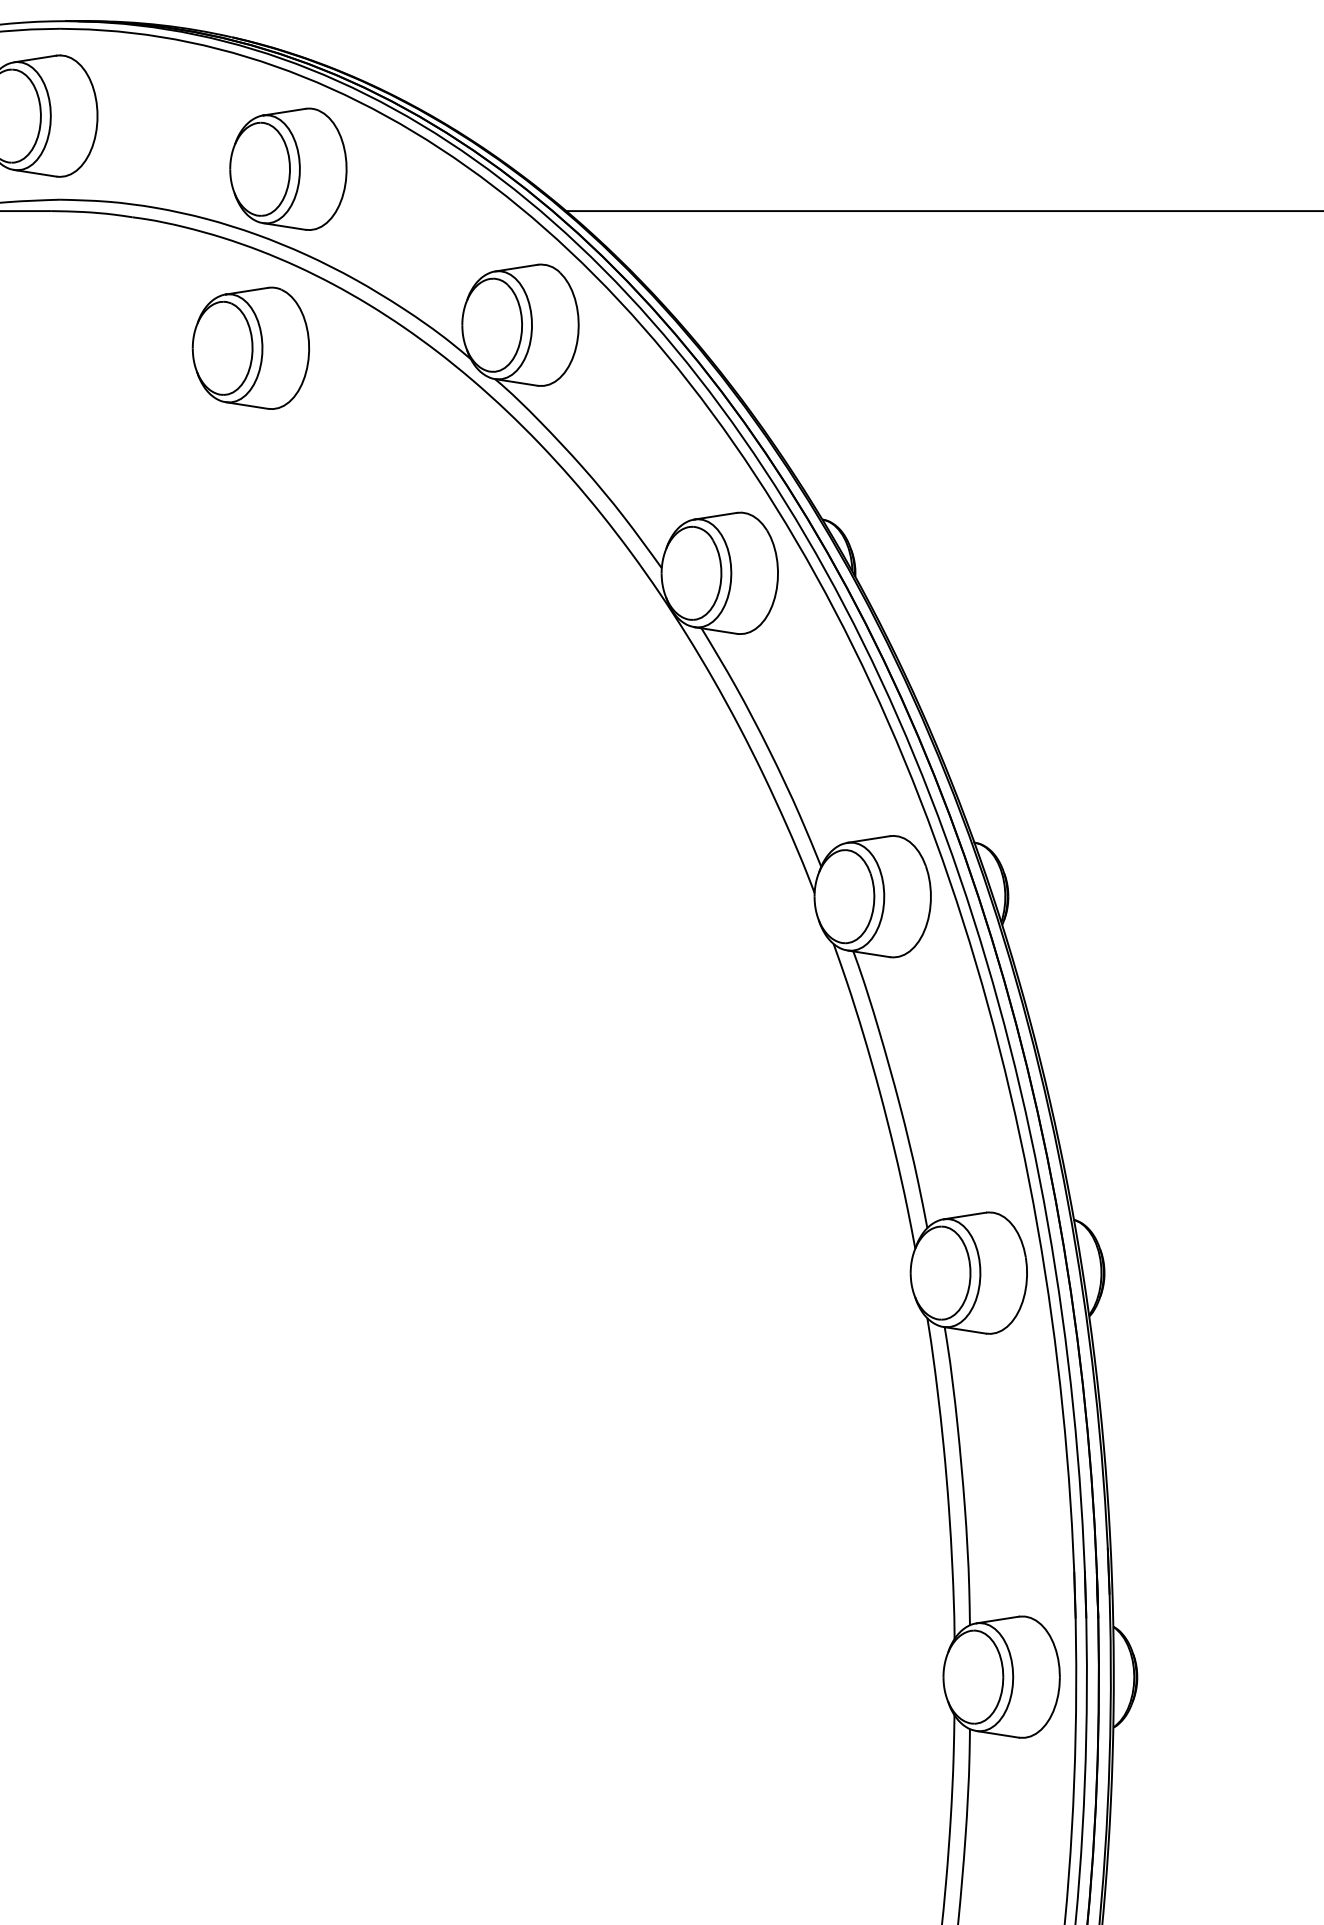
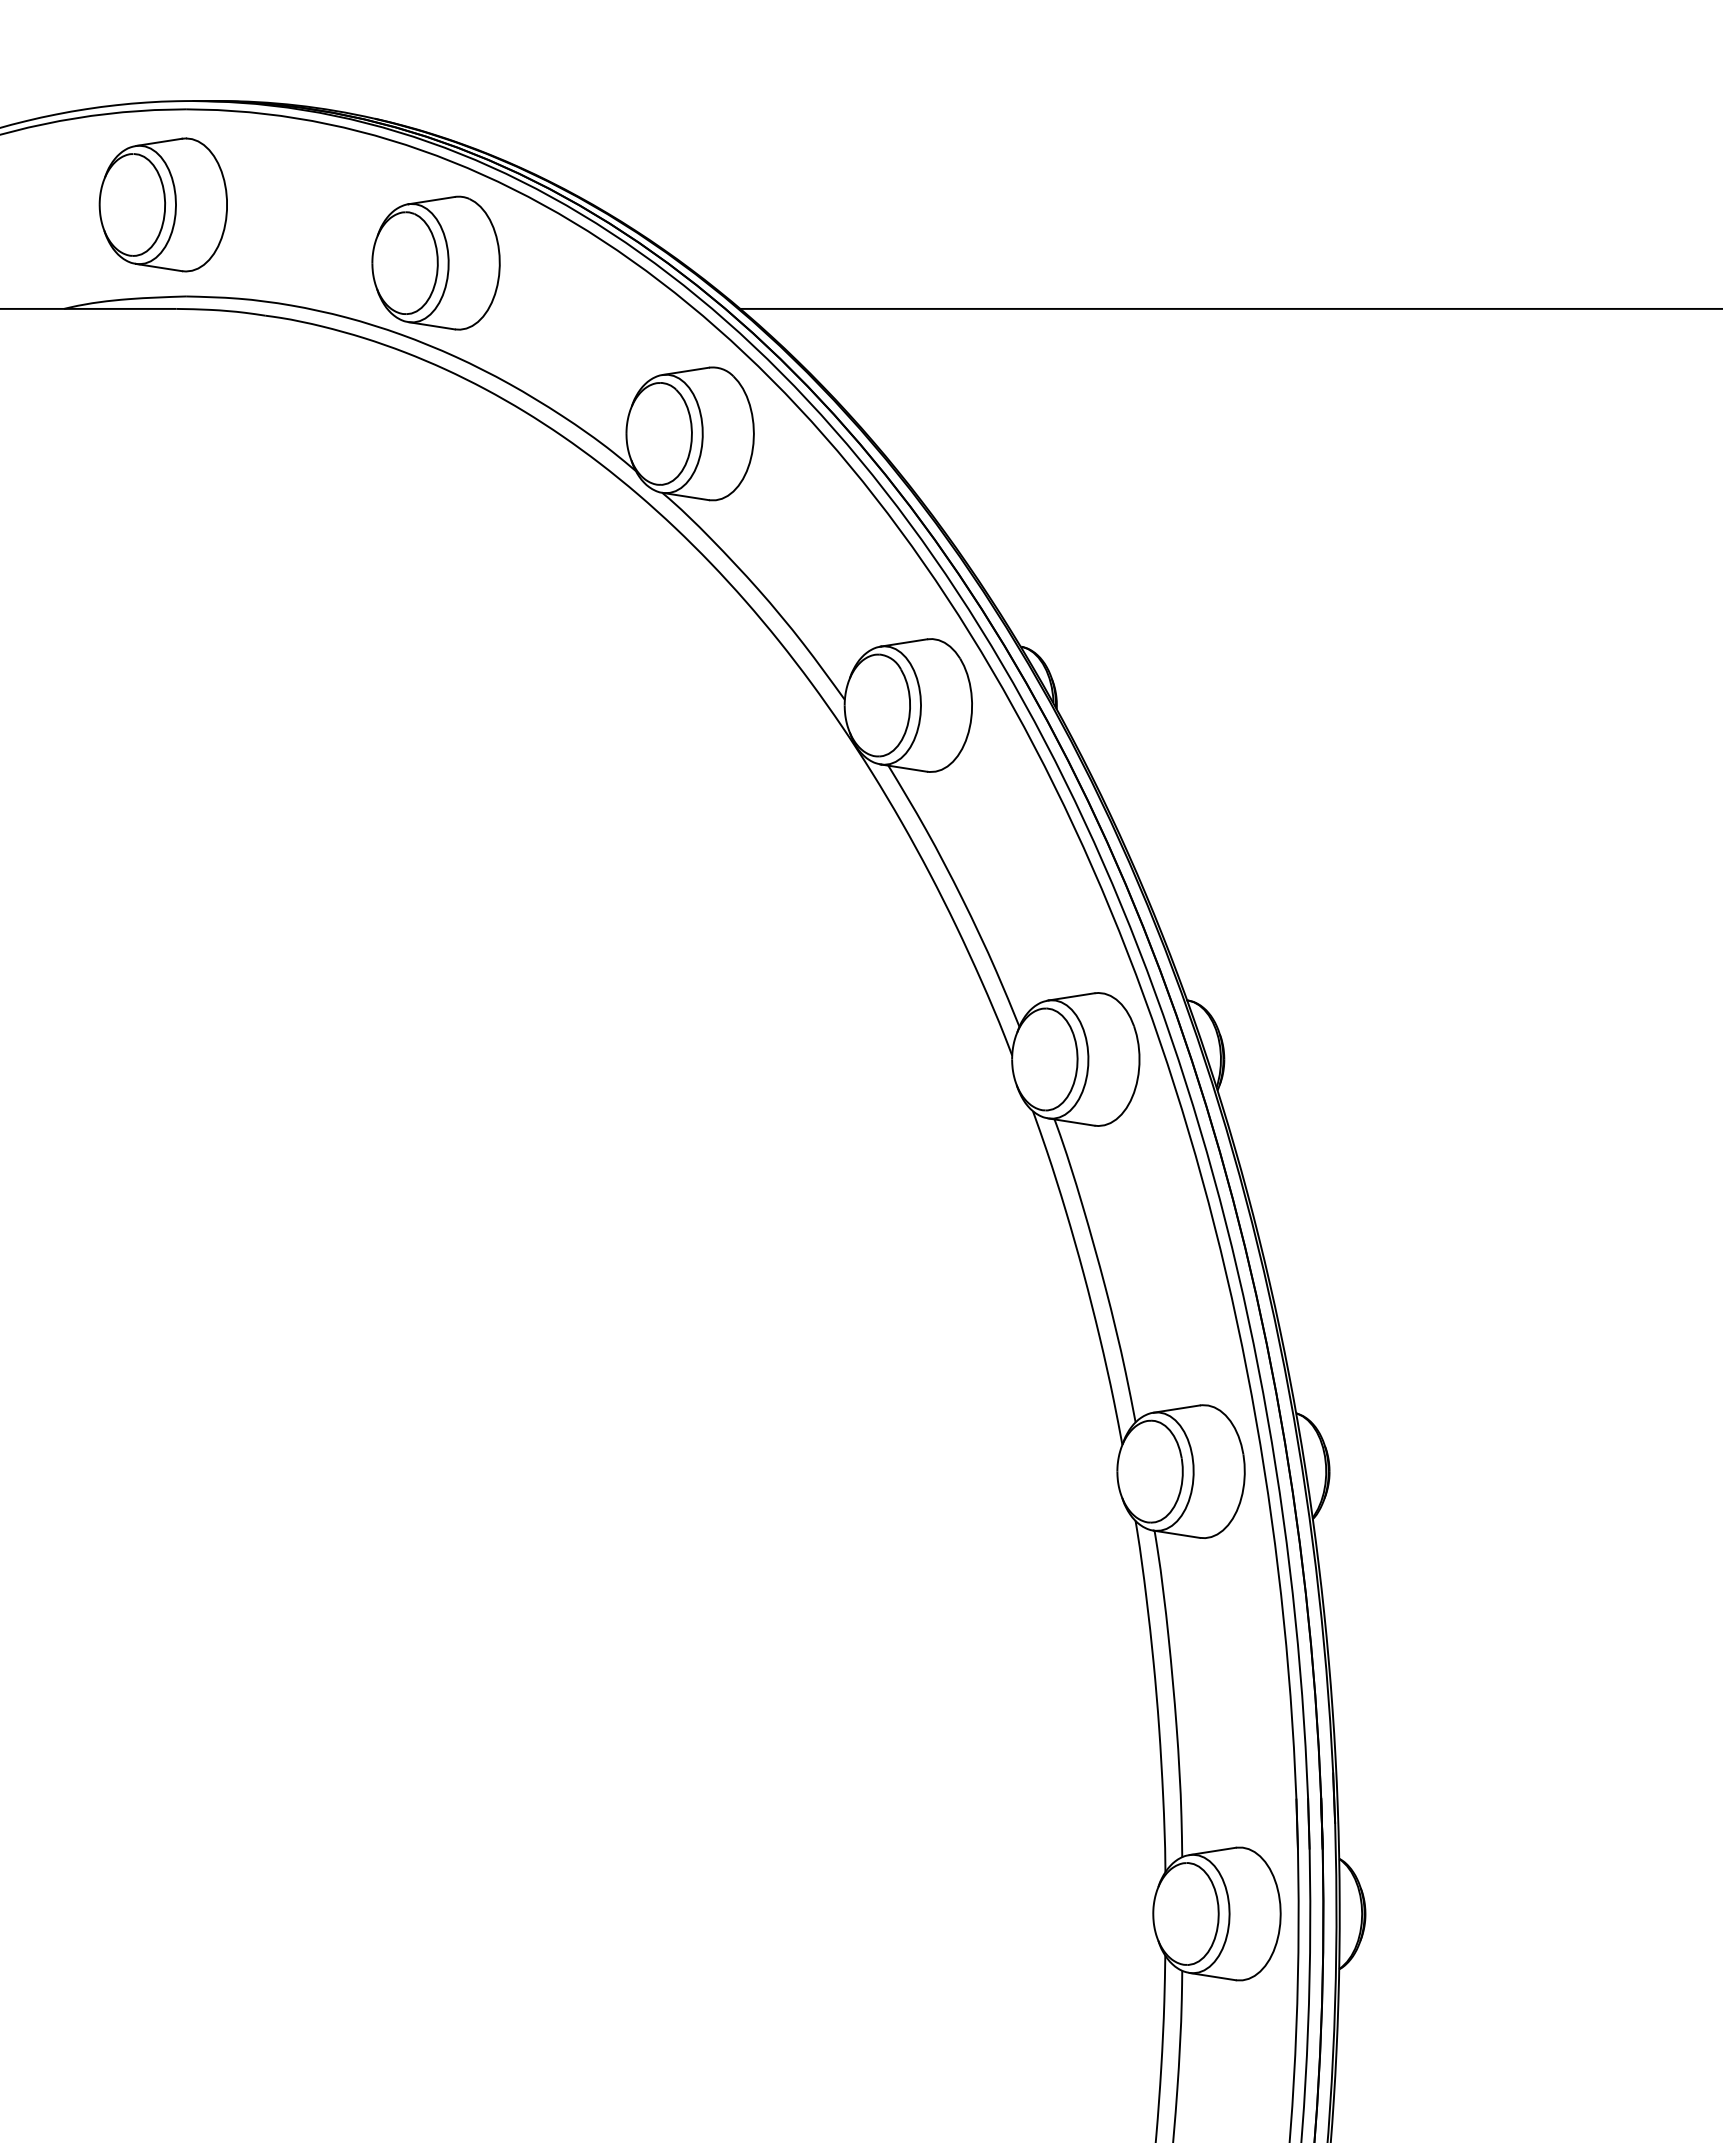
part: (250, 347) -> (394, 458), removed

